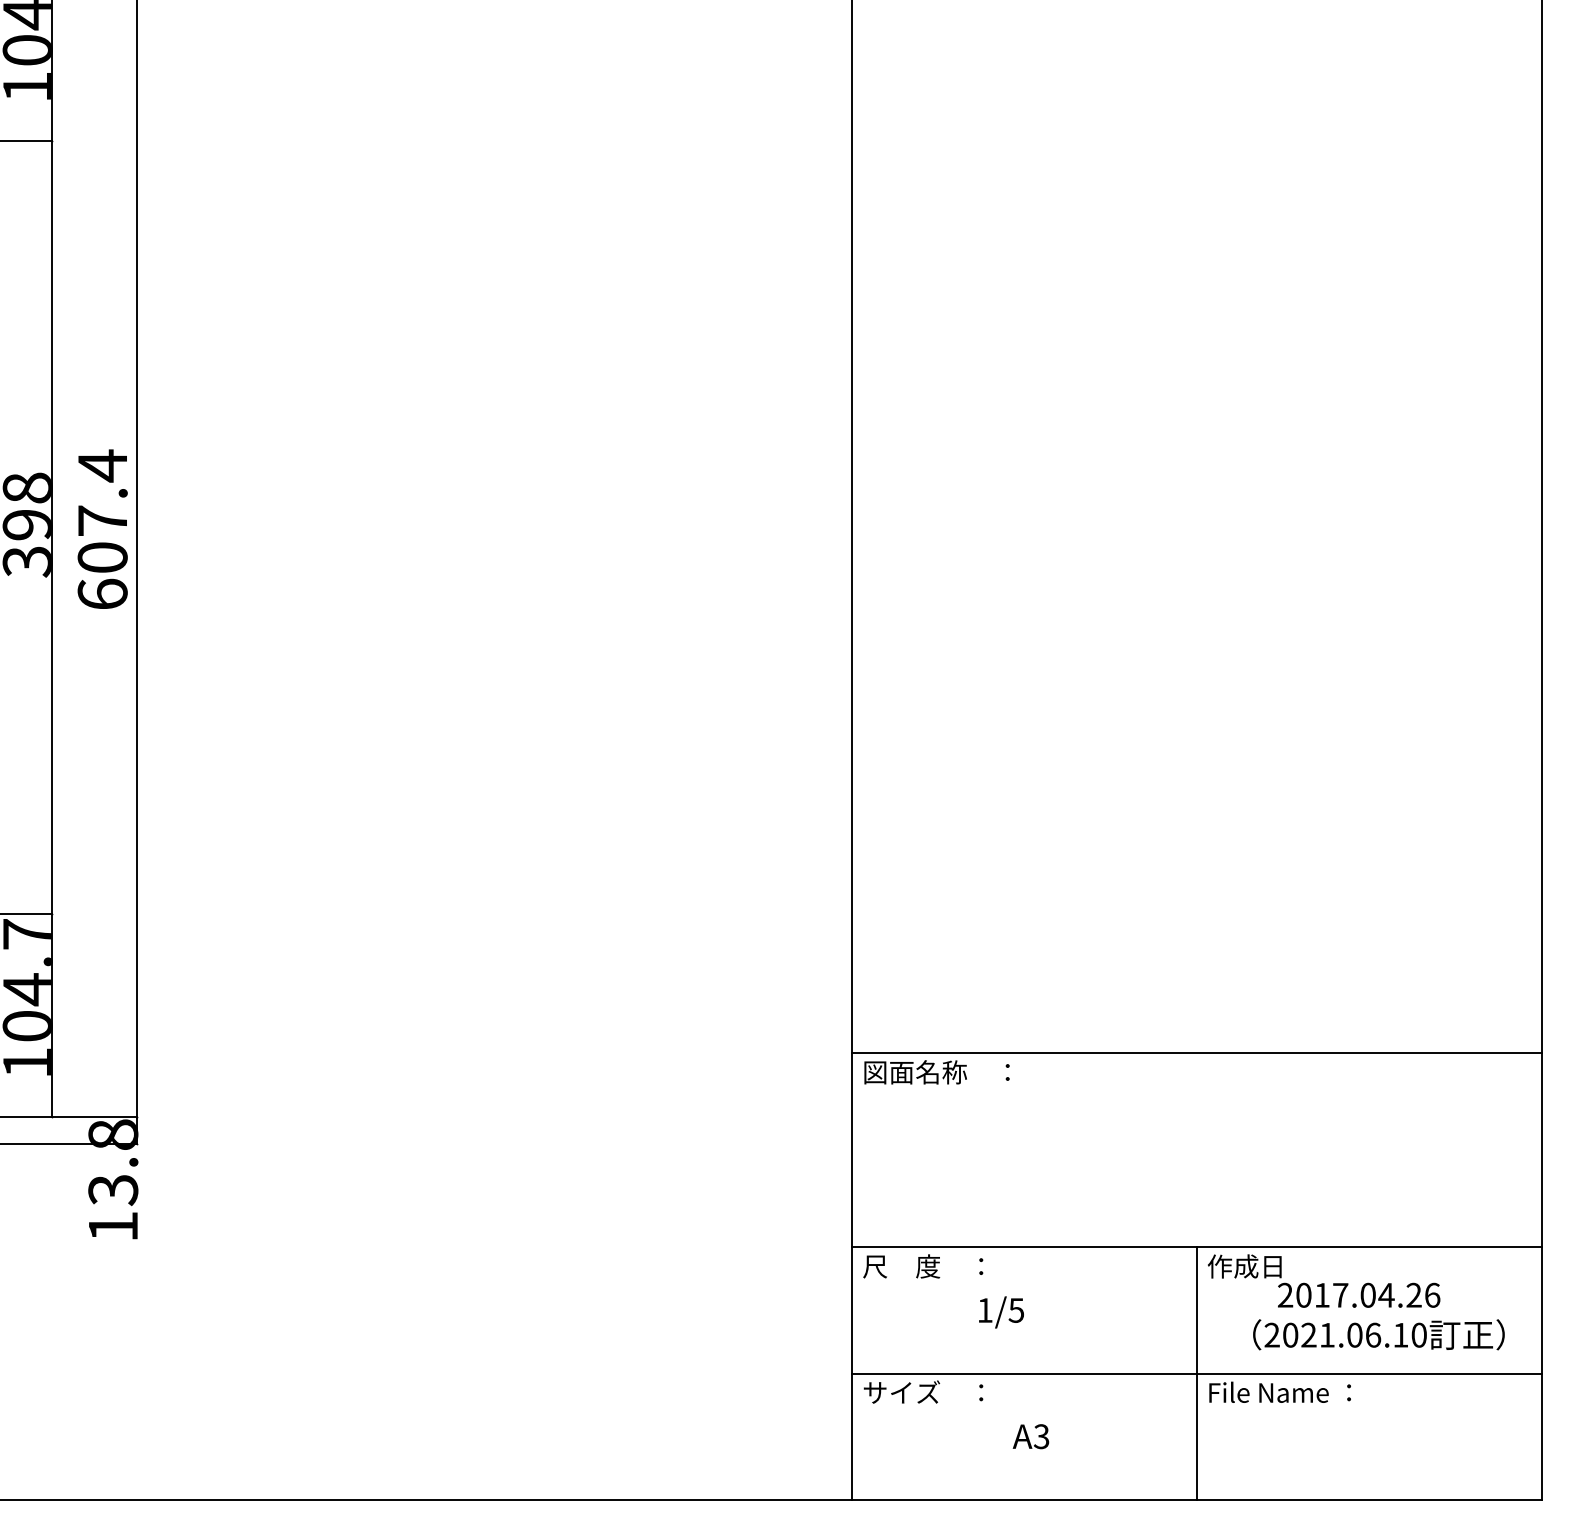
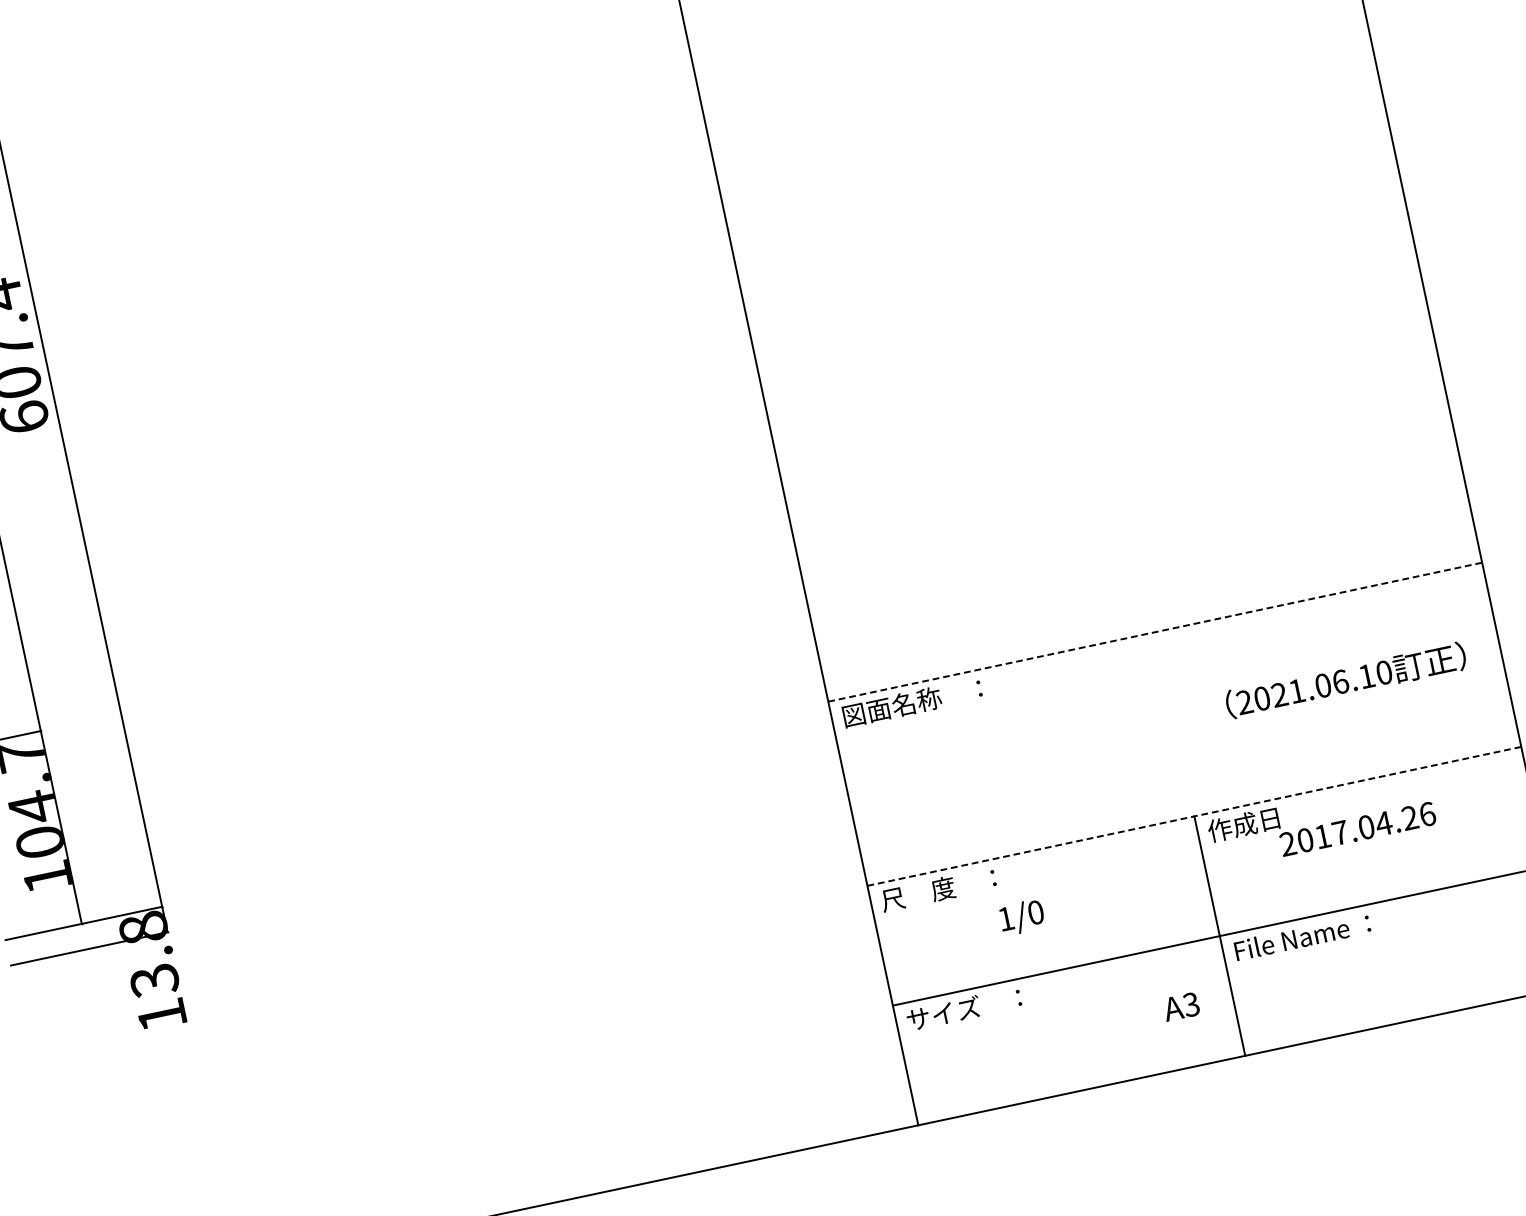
line: (1196, 1053) -> (1154, 632), solid -> dashed
line: (1196, 1247) -> (1193, 816), solid -> dashed
text: (1016, 1310) -> (1035, 912), 1/5 -> 1/0
text: (1378, 1334) -> (1345, 680), moved
text: (1030, 1436) -> (1180, 1006), moved

